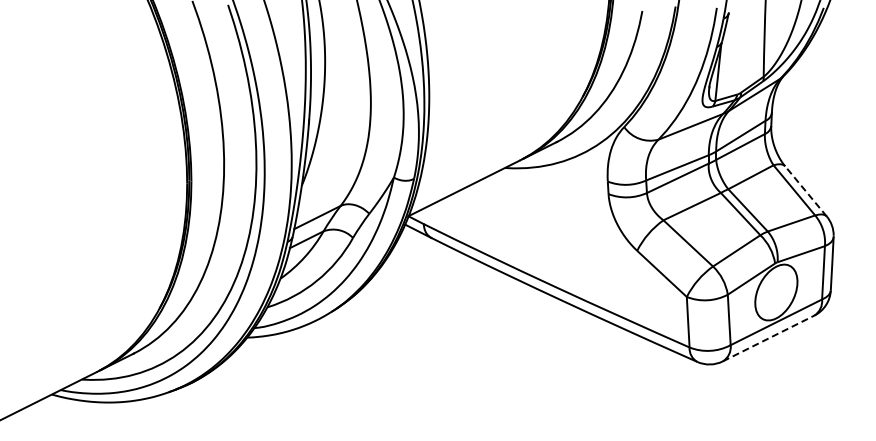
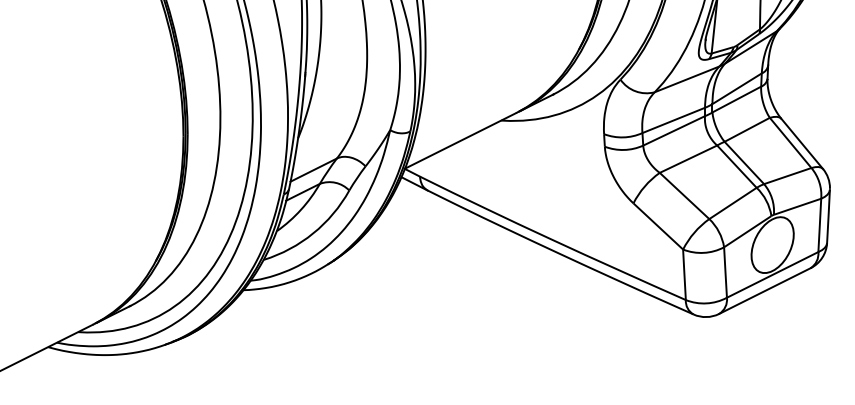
line: (805, 191) -> (801, 144), dashed -> solid
line: (769, 338) -> (765, 291), dashed -> solid

